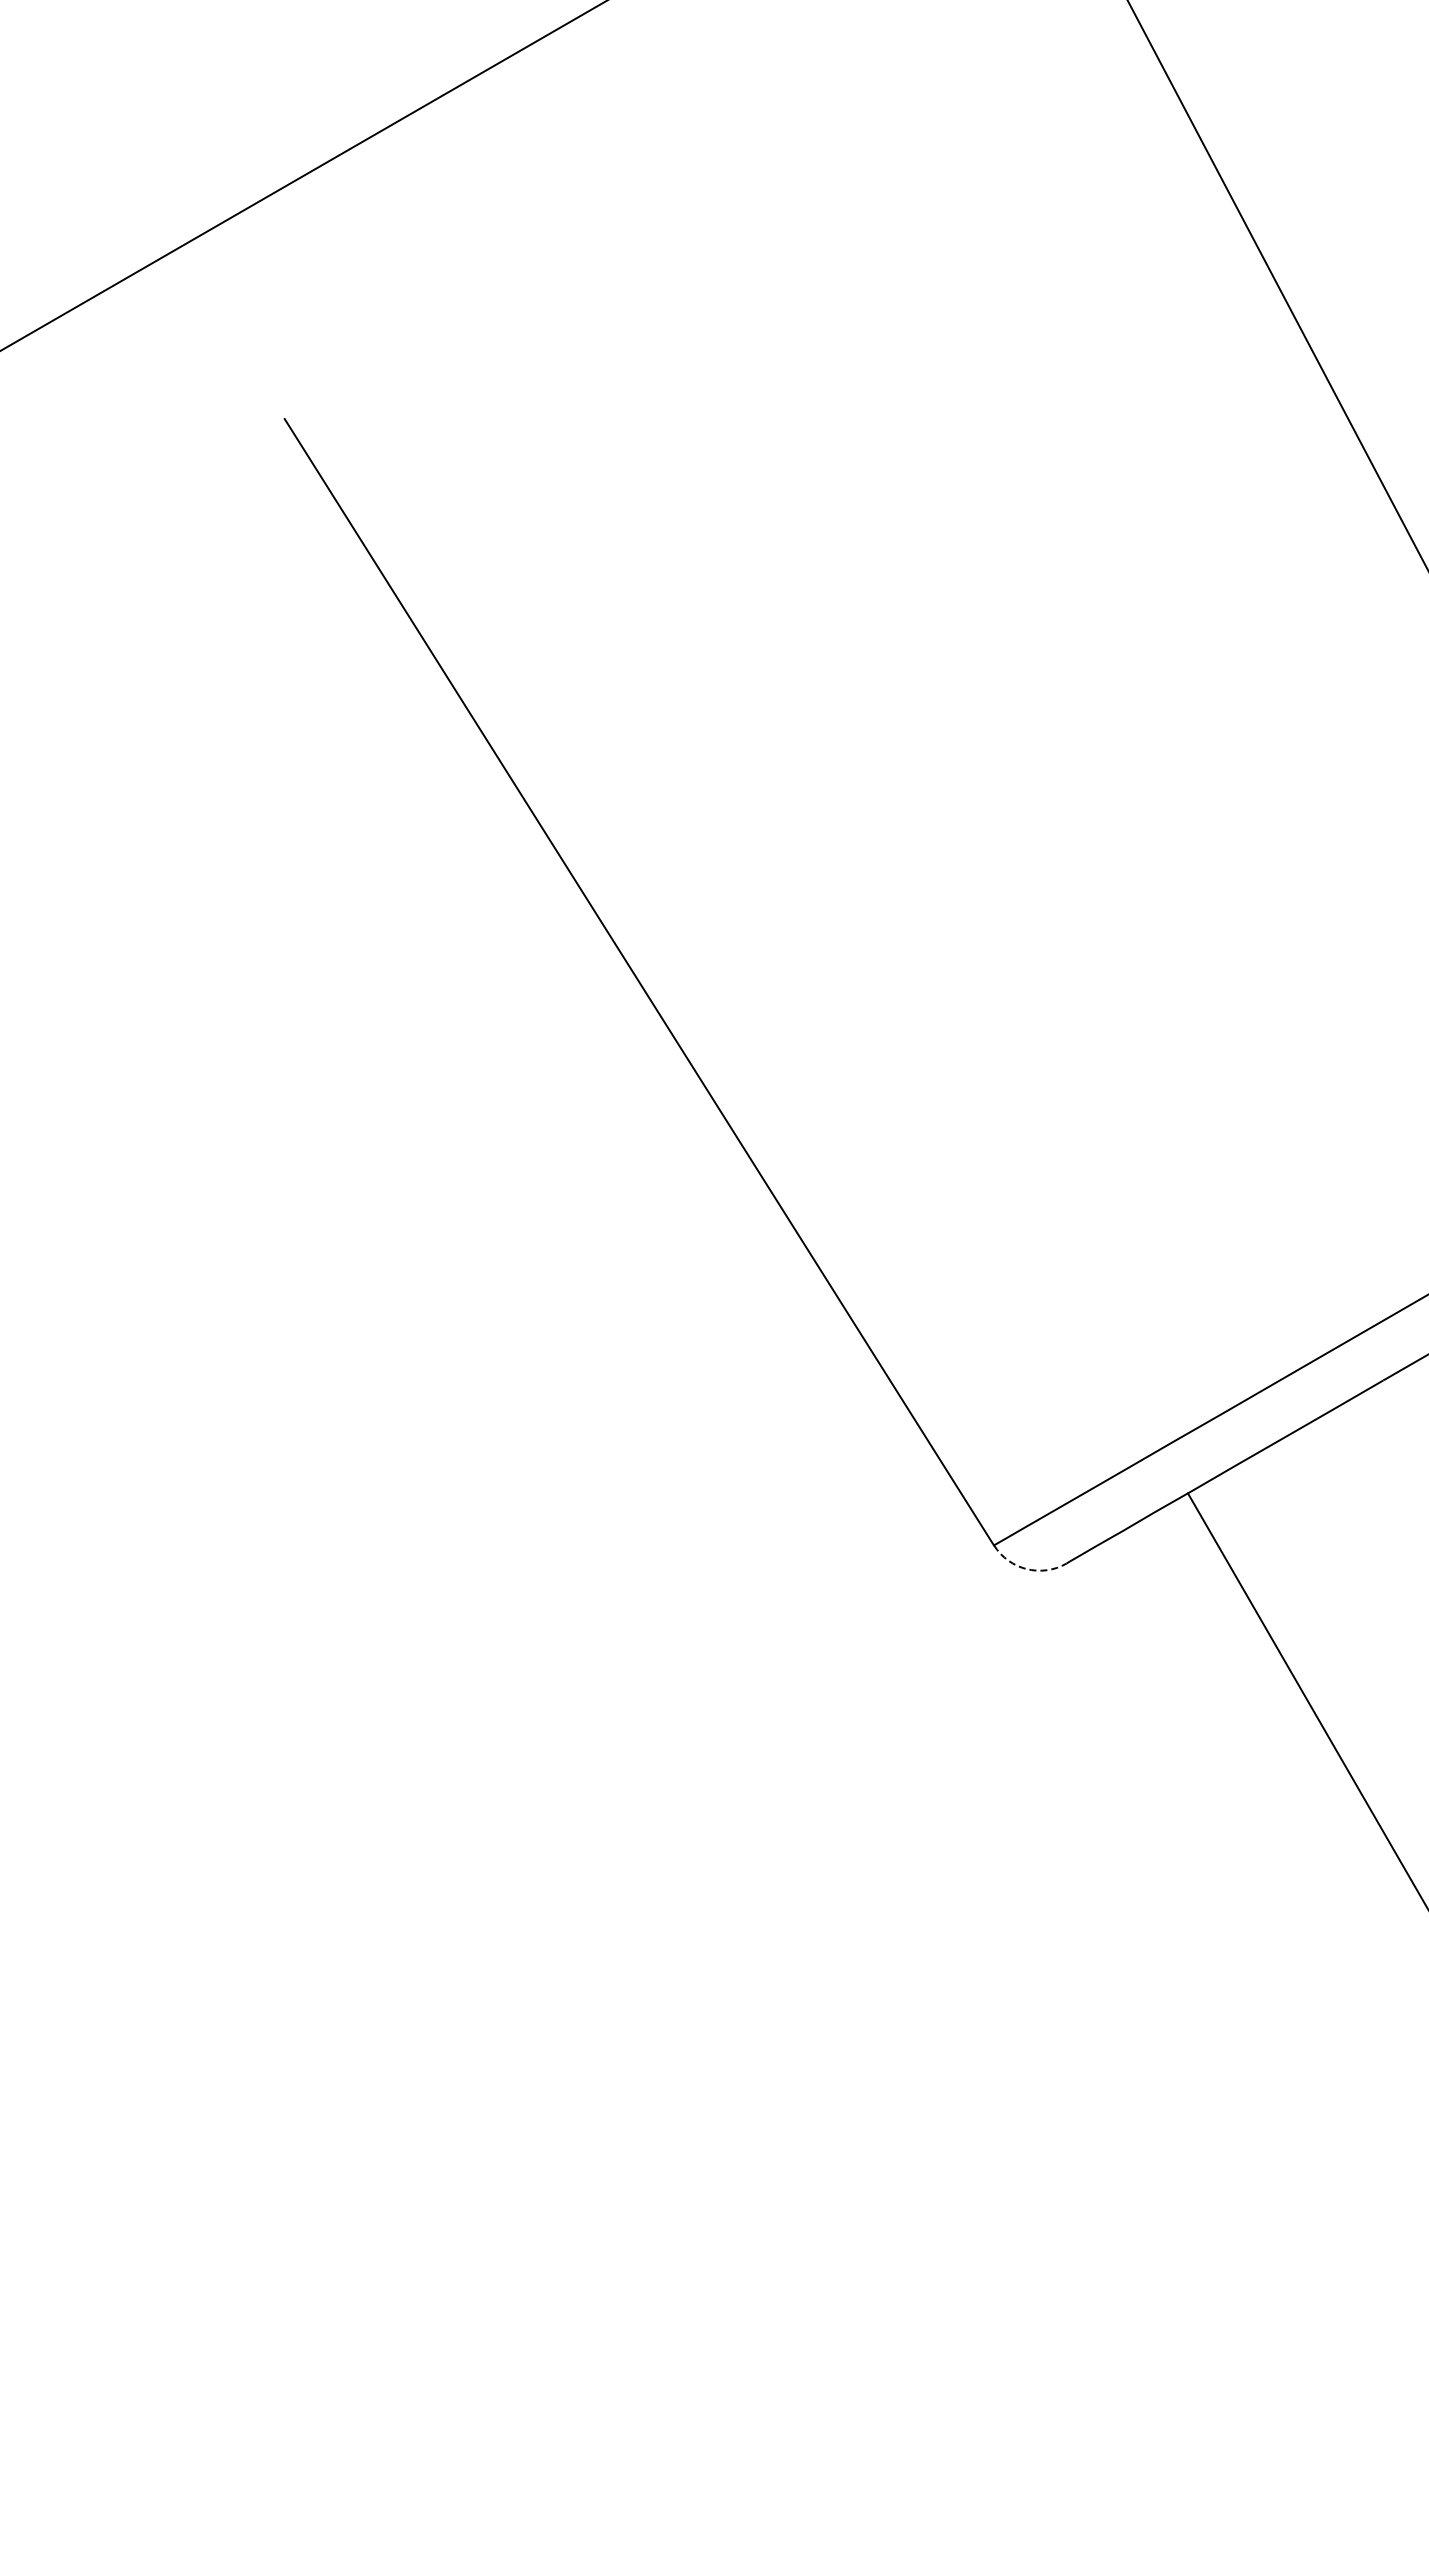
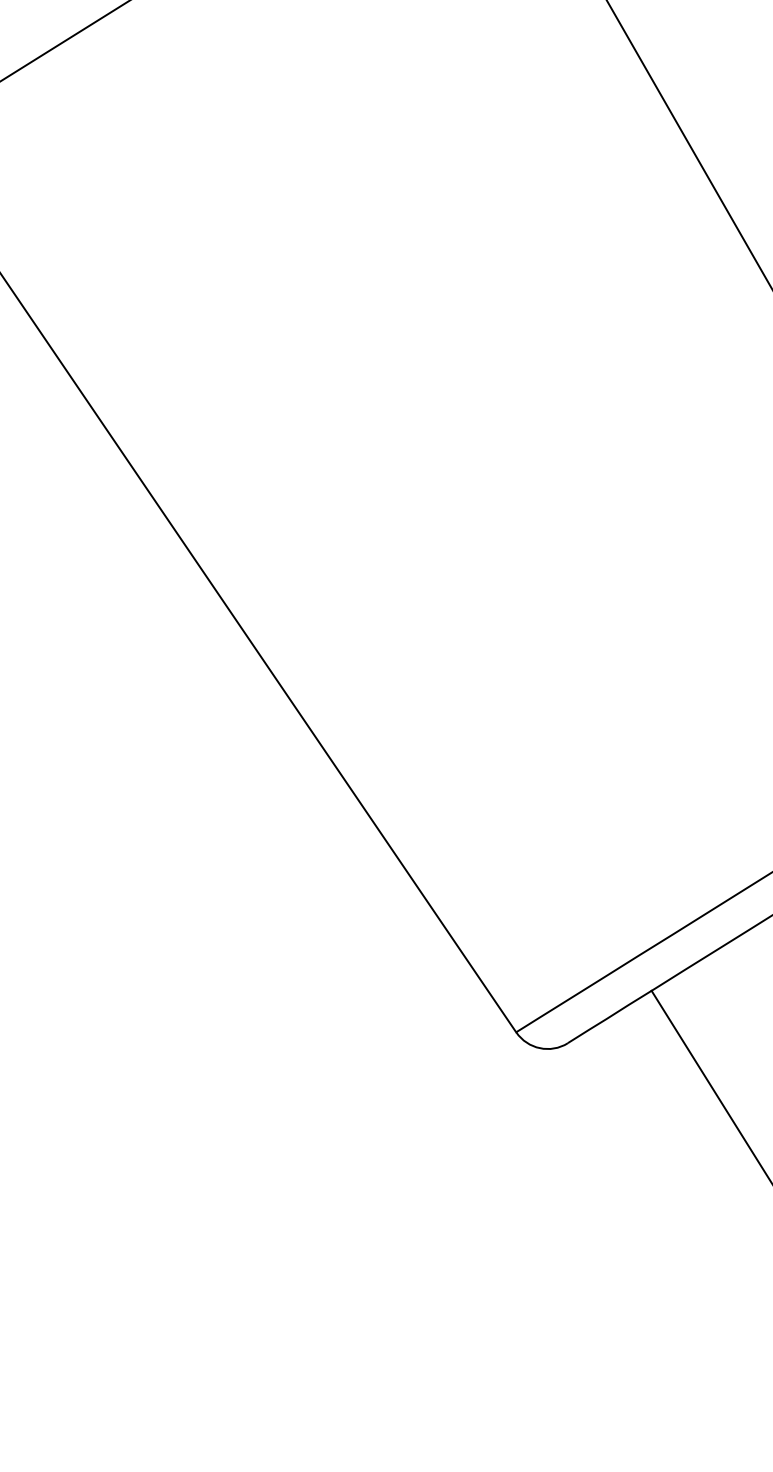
arc: (1026, 1569) -> (539, 1048), dashed -> solid

